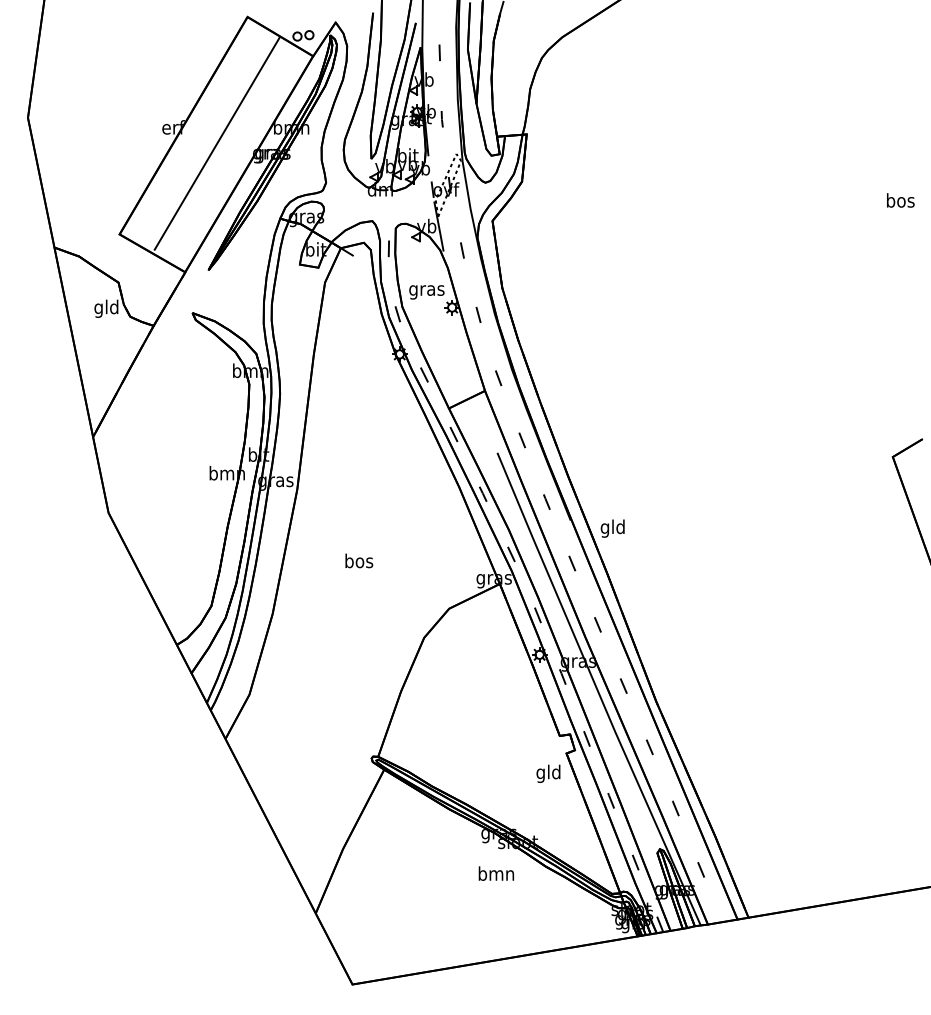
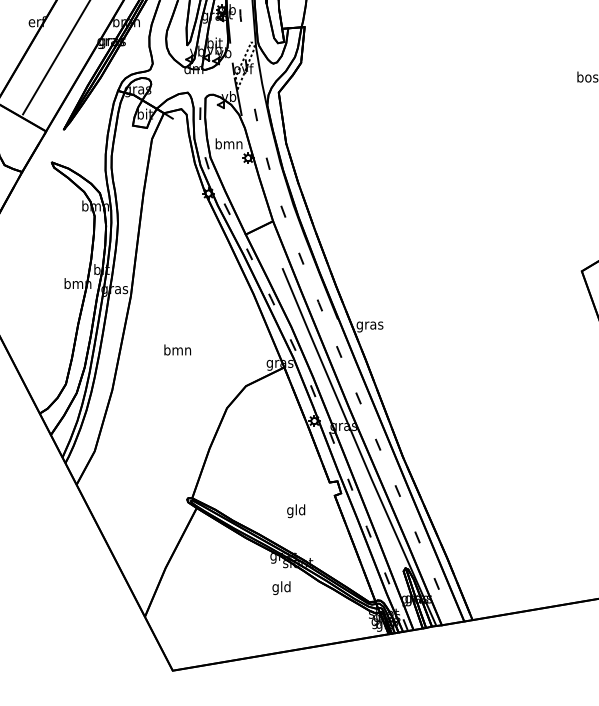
text: (426, 290) -> (228, 145), gras -> bmn
text: (612, 528) -> (369, 325), gld -> gras
text: (358, 560) -> (177, 349), bos -> bmn
text: (548, 773) -> (296, 510), moved
text: (496, 875) -> (281, 588), bmn -> gld

